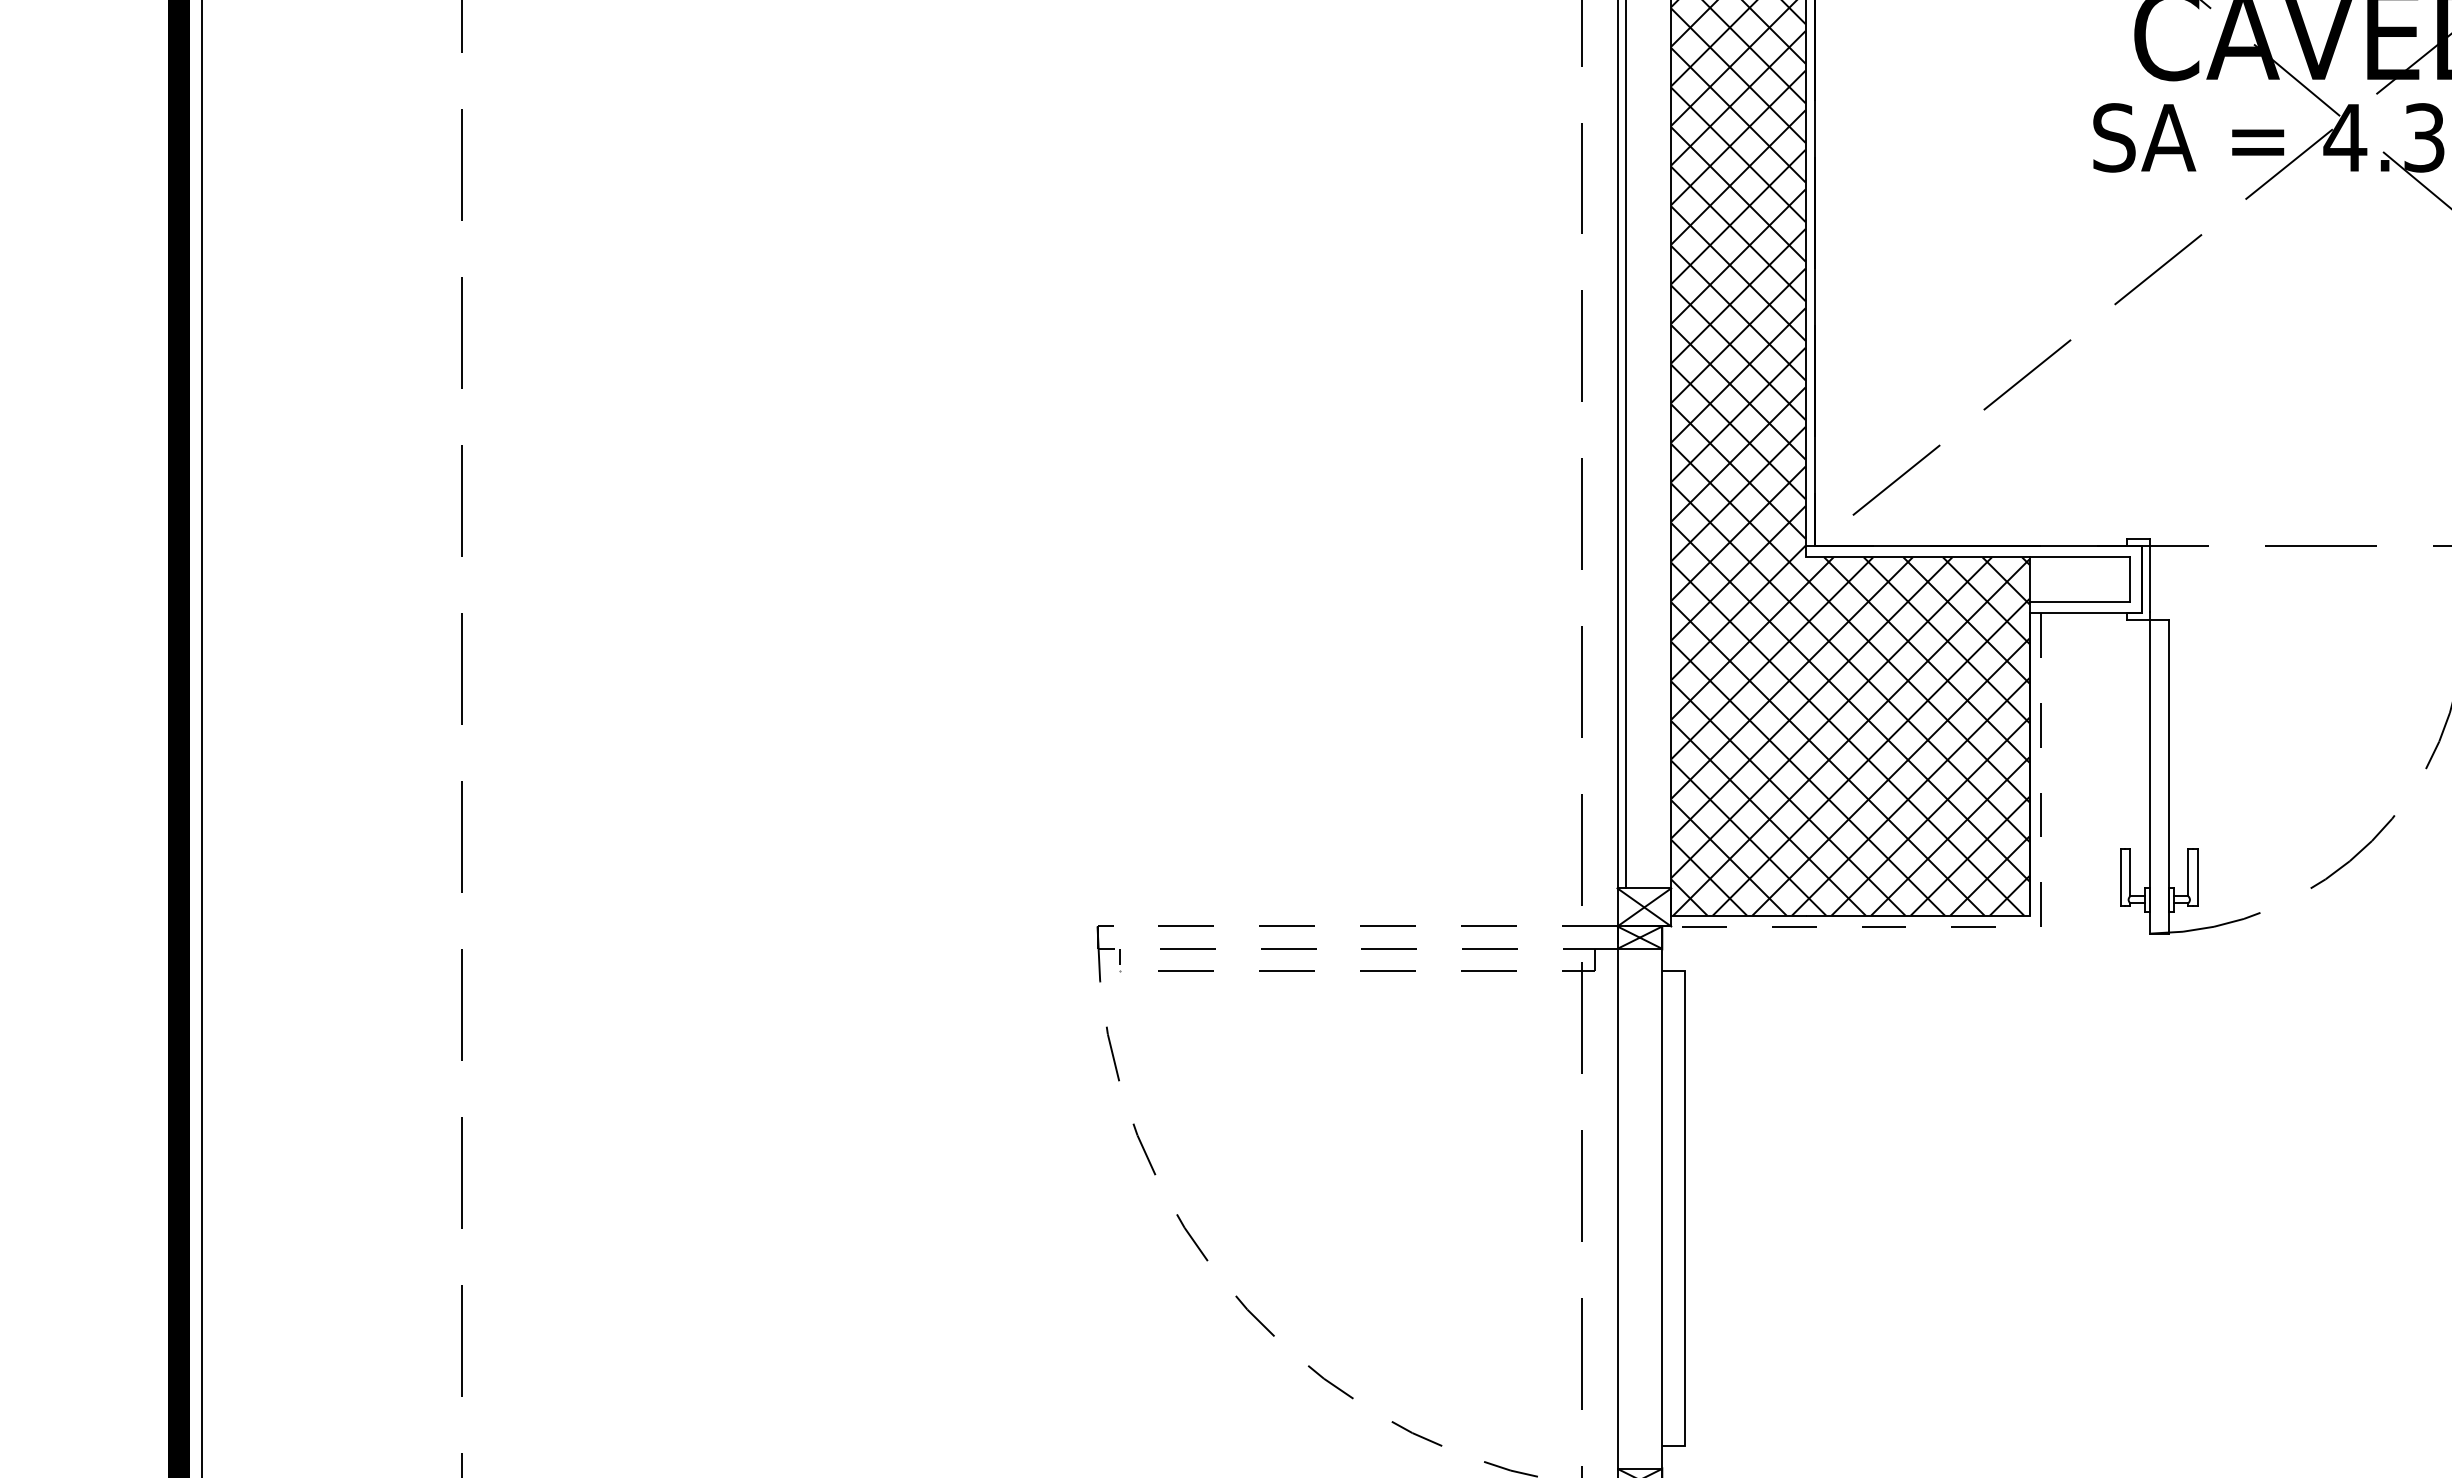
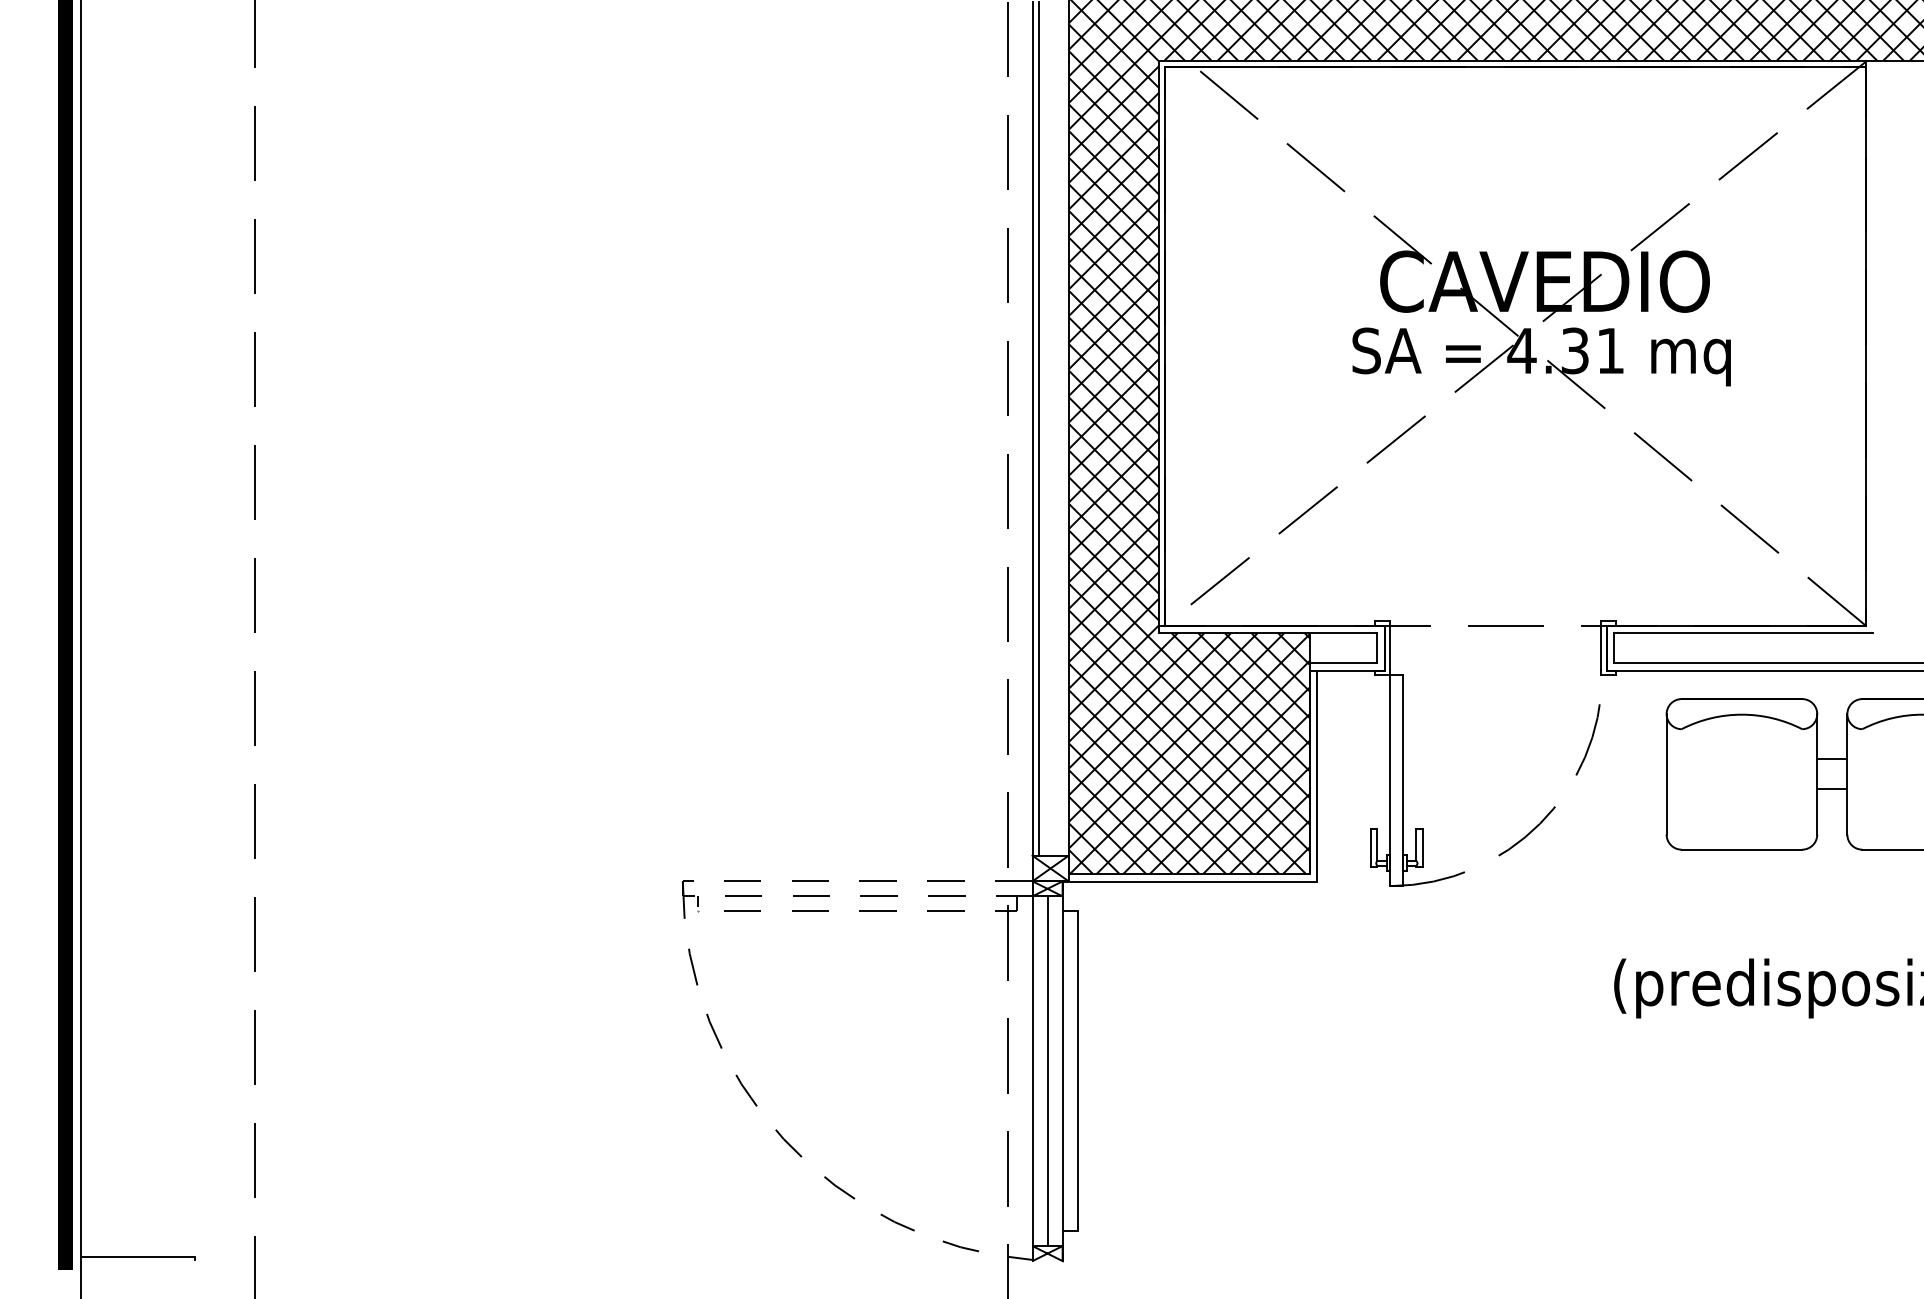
line: (2008, 926) -> (1295, 881), dashed -> solid
line: (1639, 1209) -> (1047, 1071), added

